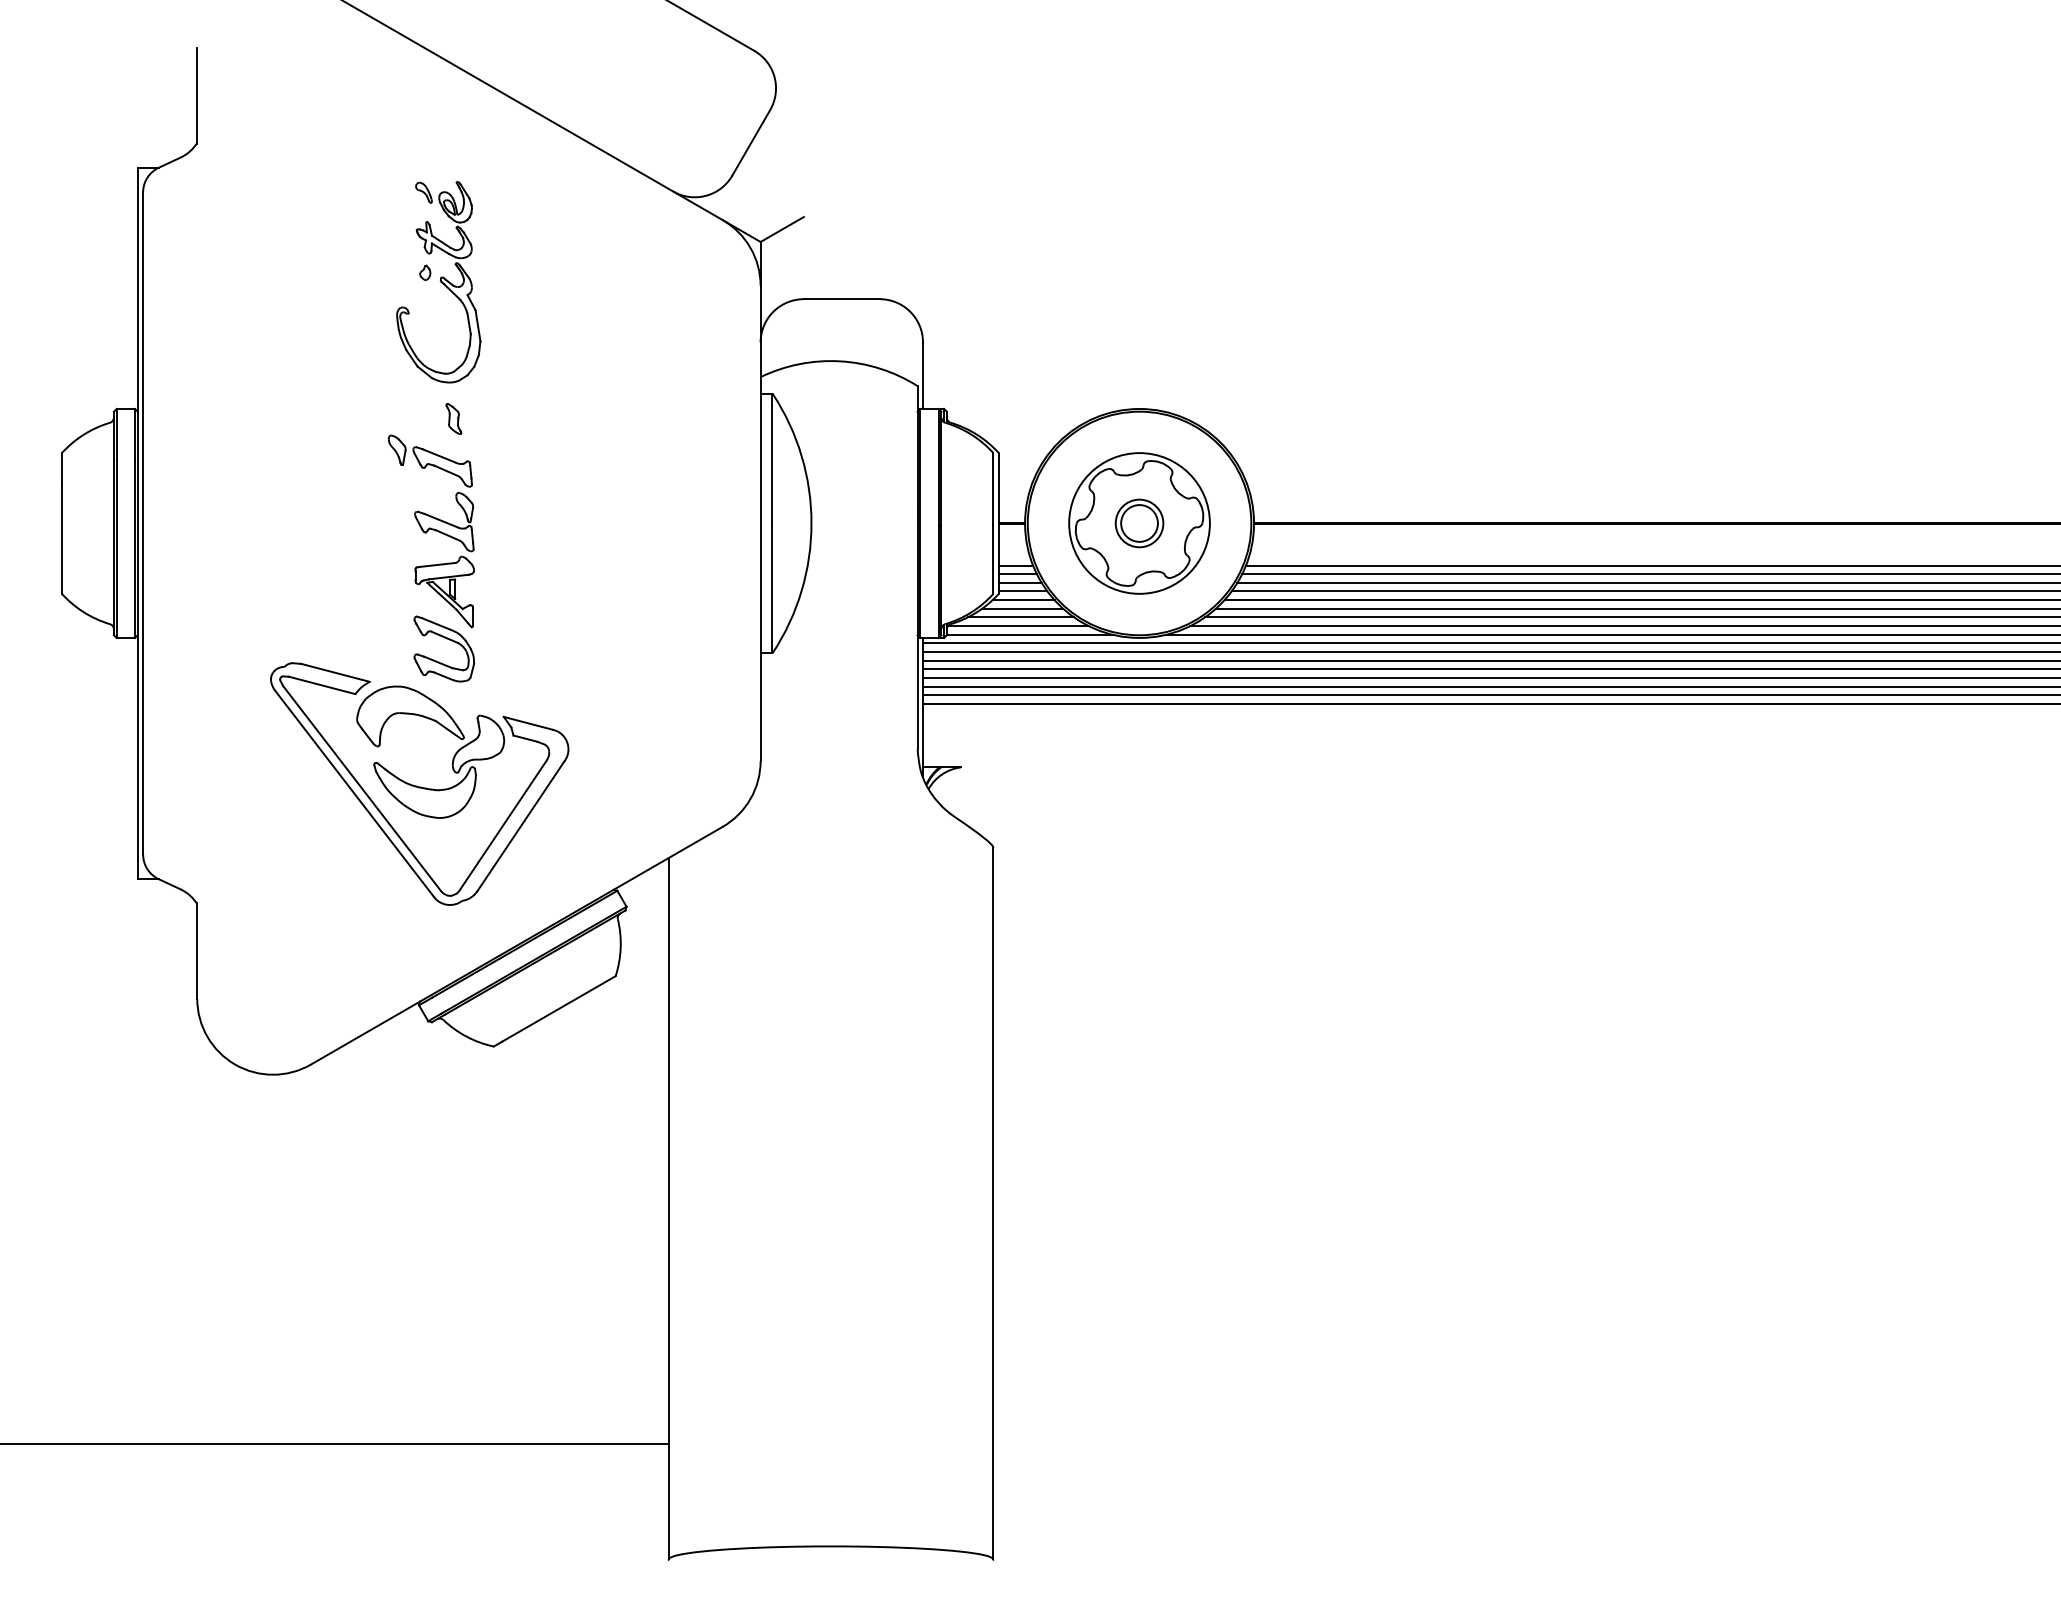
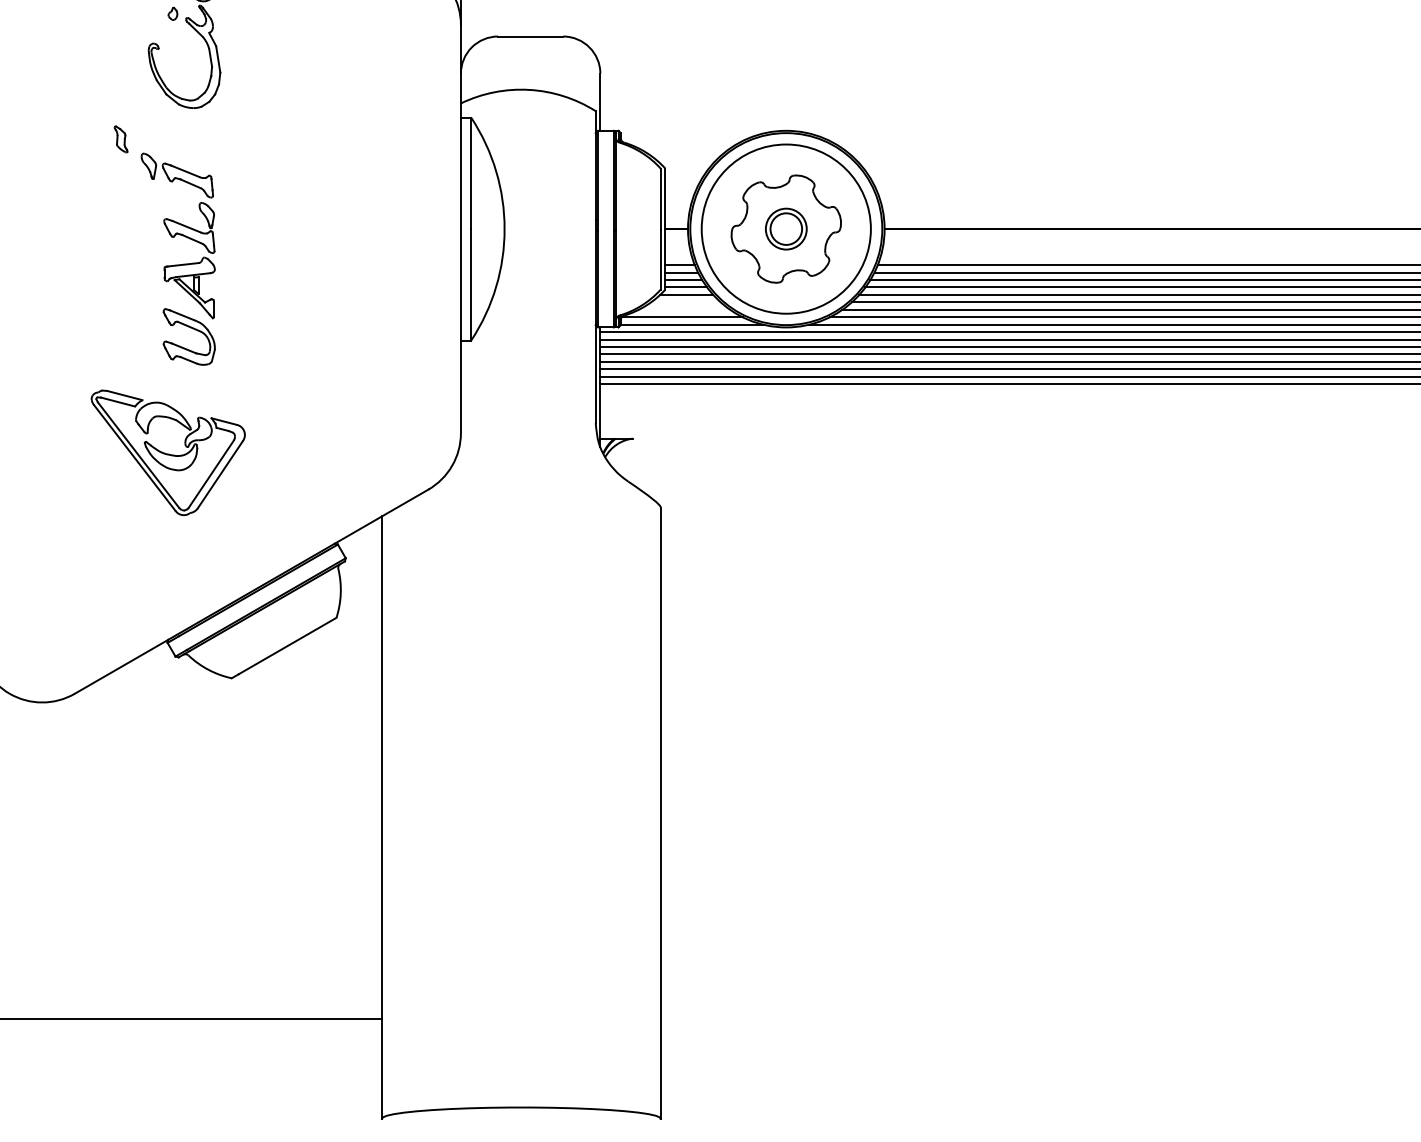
part: (453, 418) -> (120, 138), moved
circle: (1139, 523) -> (786, 229), size x1.4
line: (1022, 608) -> (685, 302), removed
line: (1020, 617) -> (684, 309), removed
part: (419, 783) -> (168, 452), size x0.6

